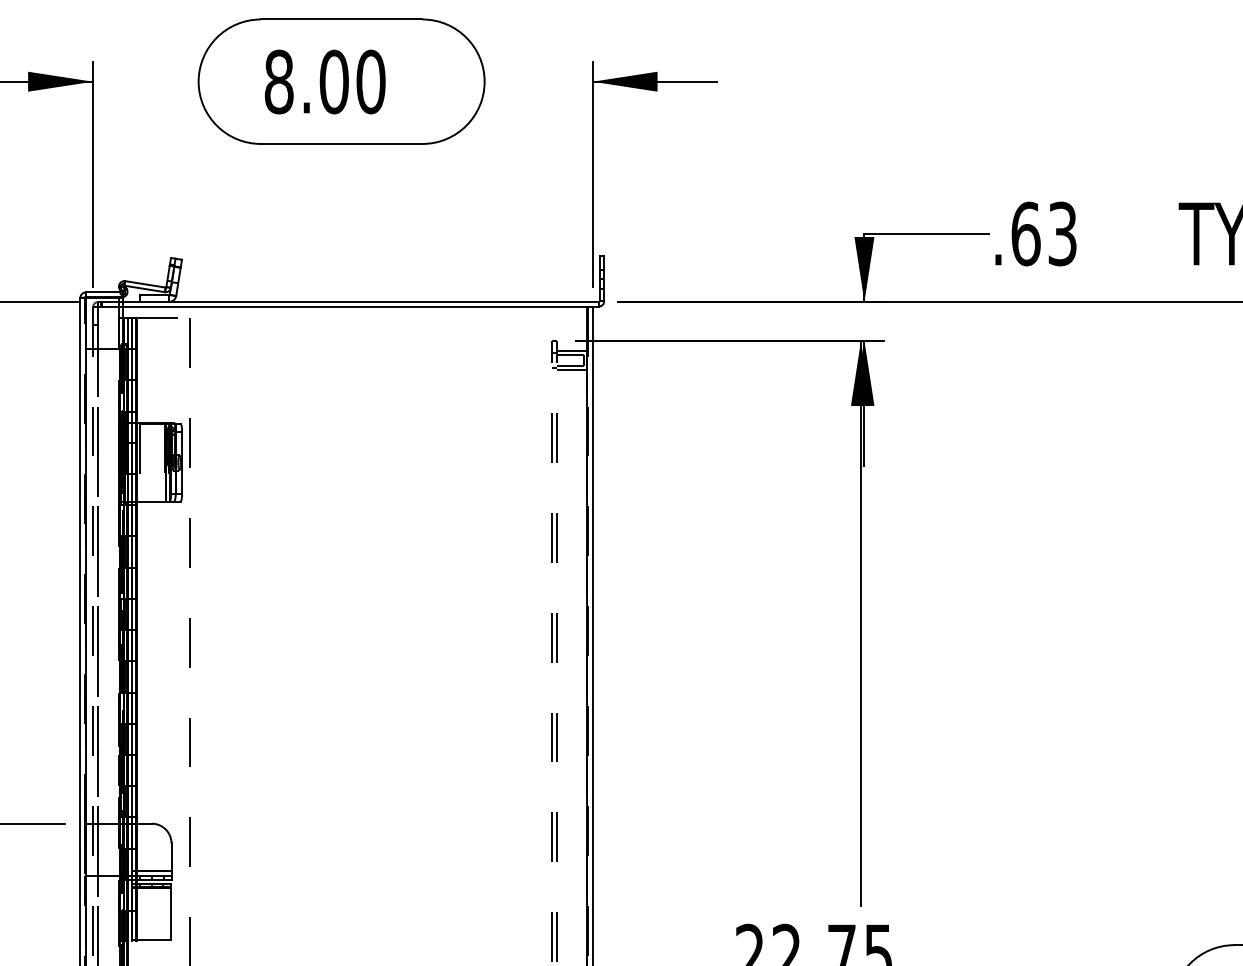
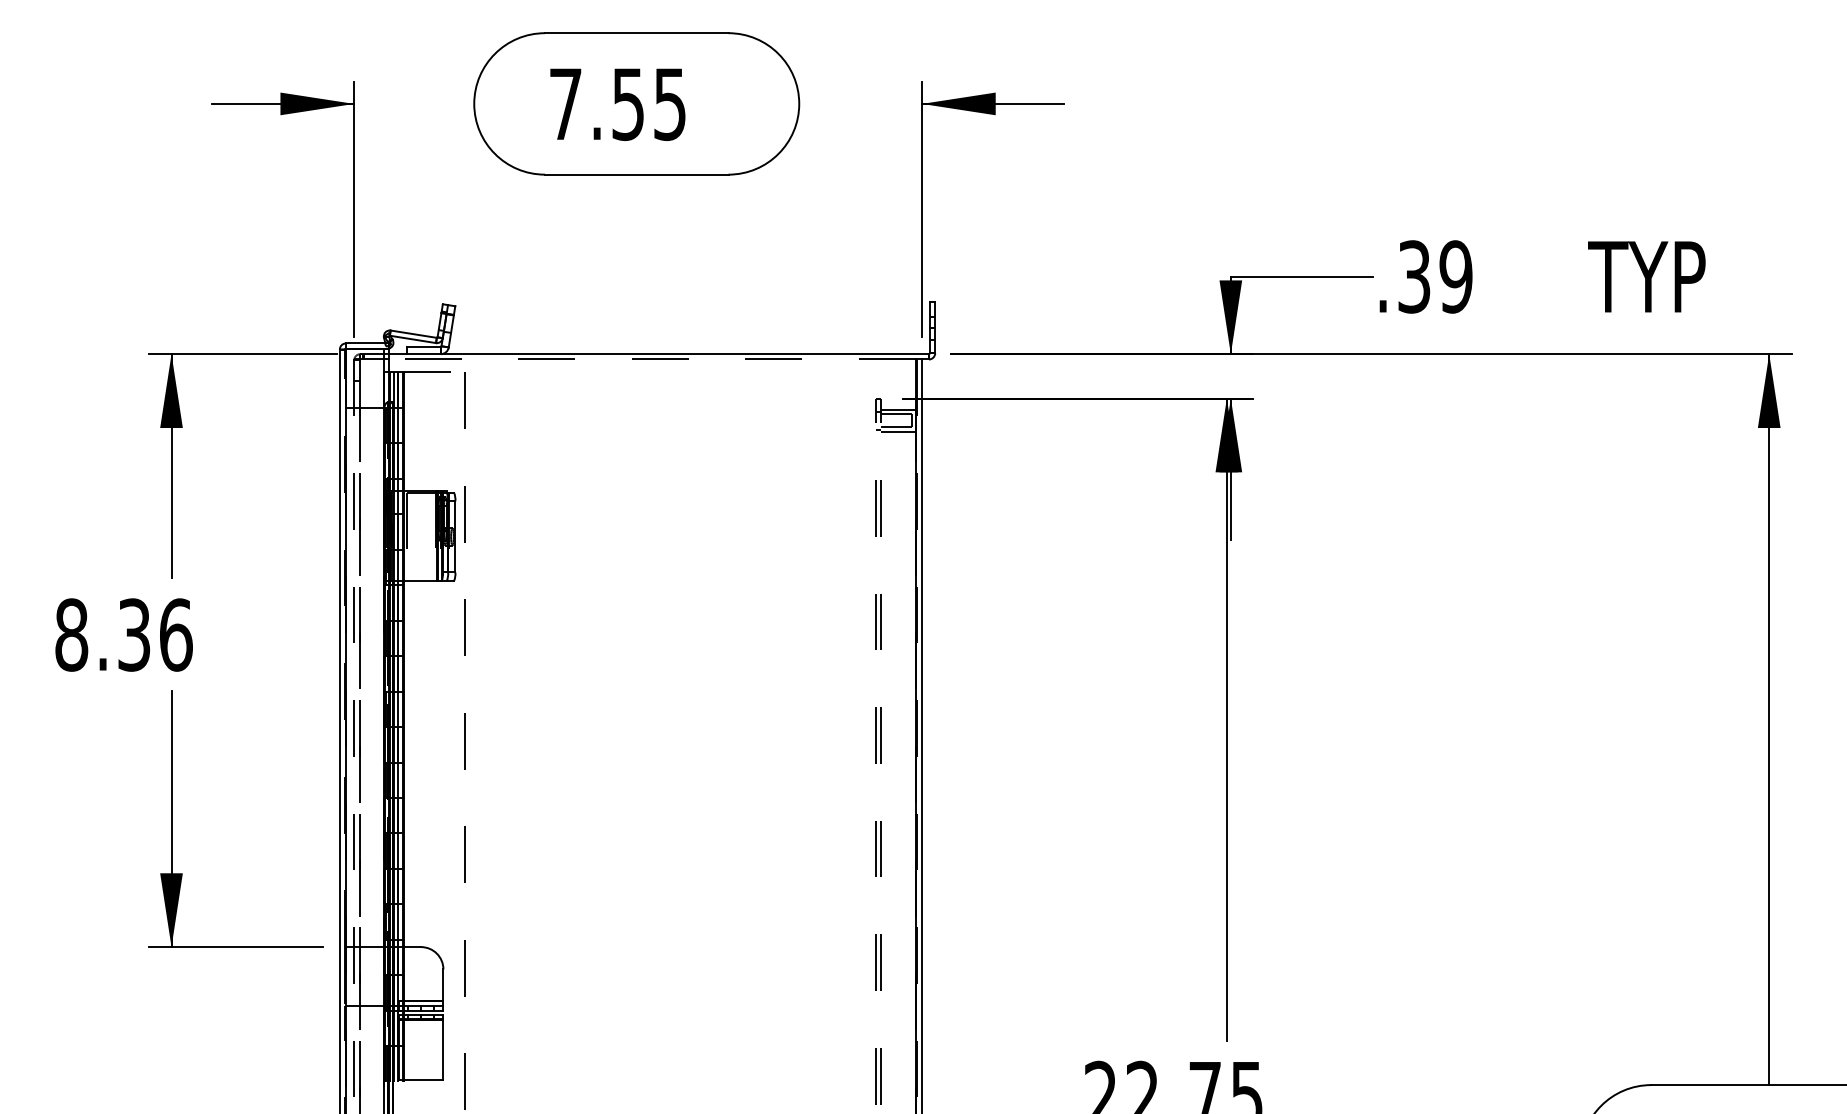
text: (324, 82) -> (617, 104), 8.00 -> 7.55
text: (1044, 233) -> (1435, 276), .63 -> .39
line: (355, 306) -> (652, 359), solid -> dashed

